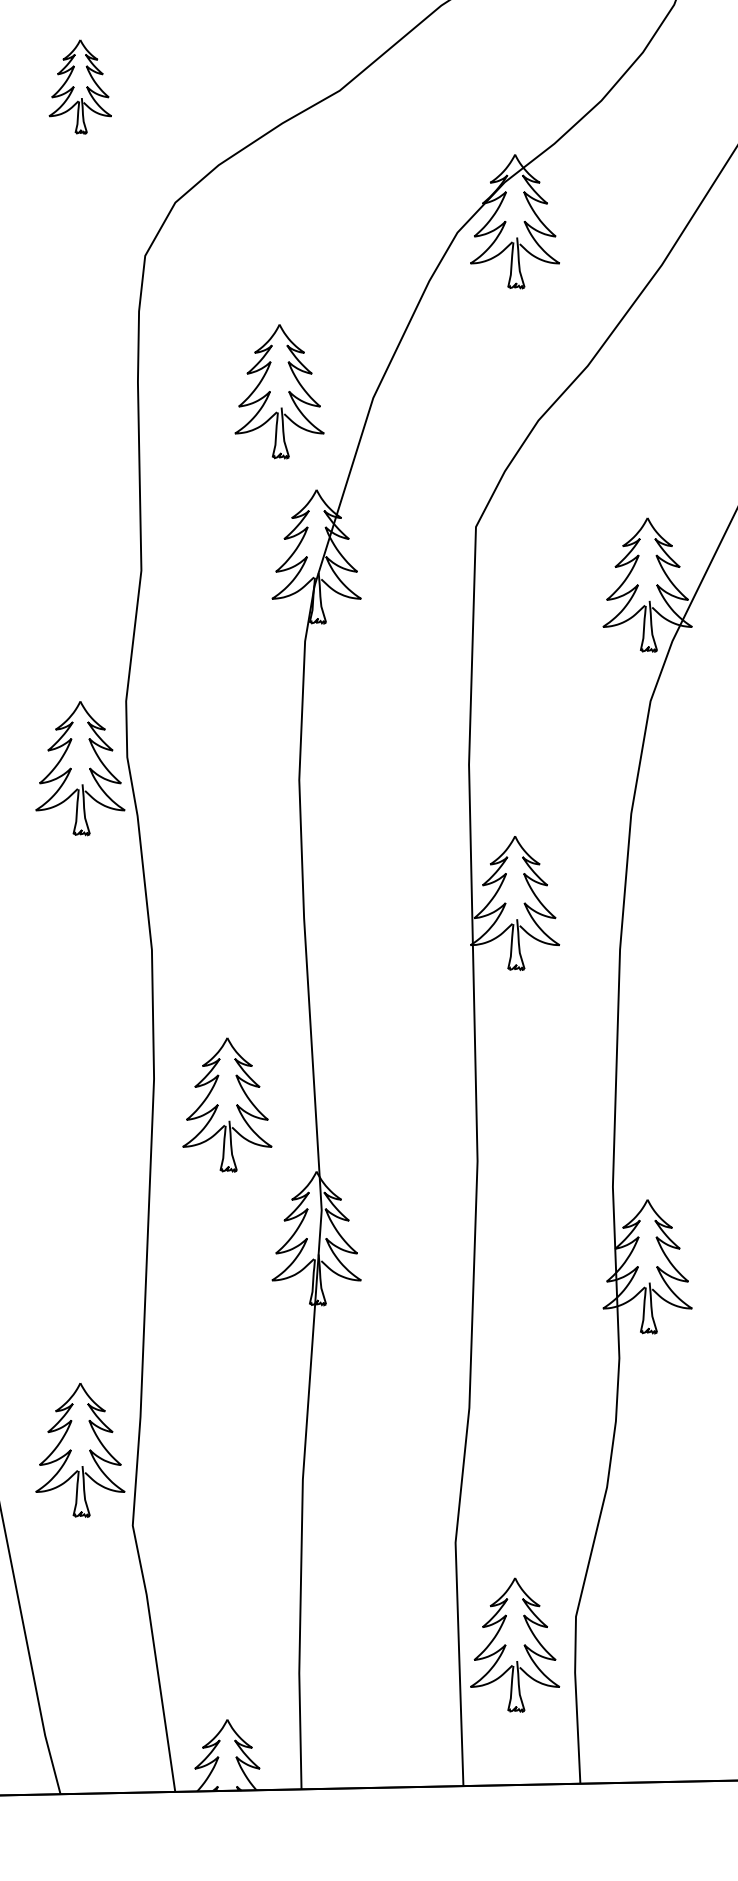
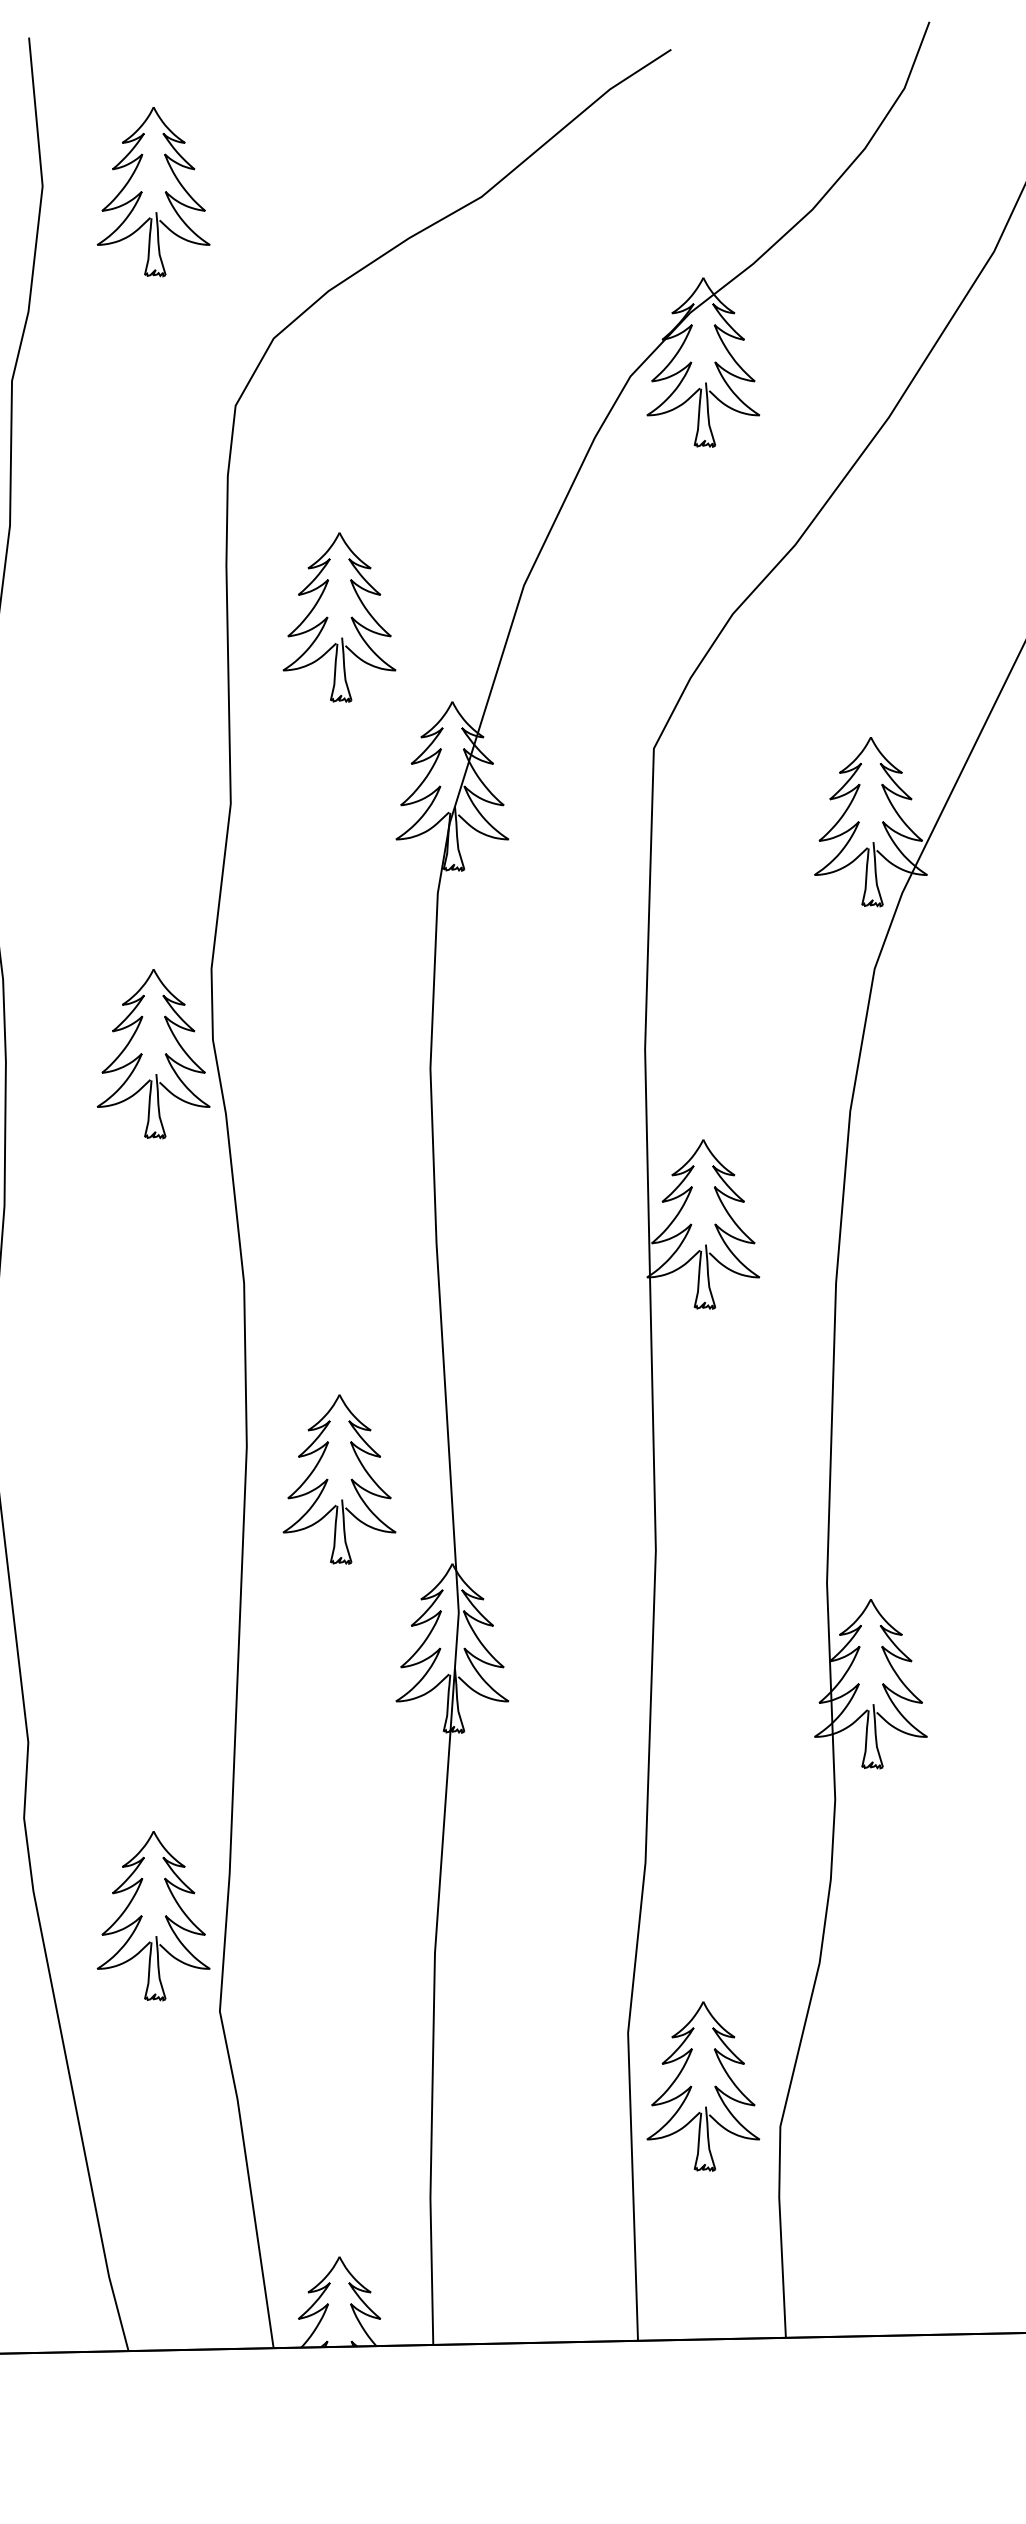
part: (80, 87) -> (153, 192), size x1.43
part: (270, 391) -> (328, 617), moved
part: (506, 1645) -> (692, 2086), moved

